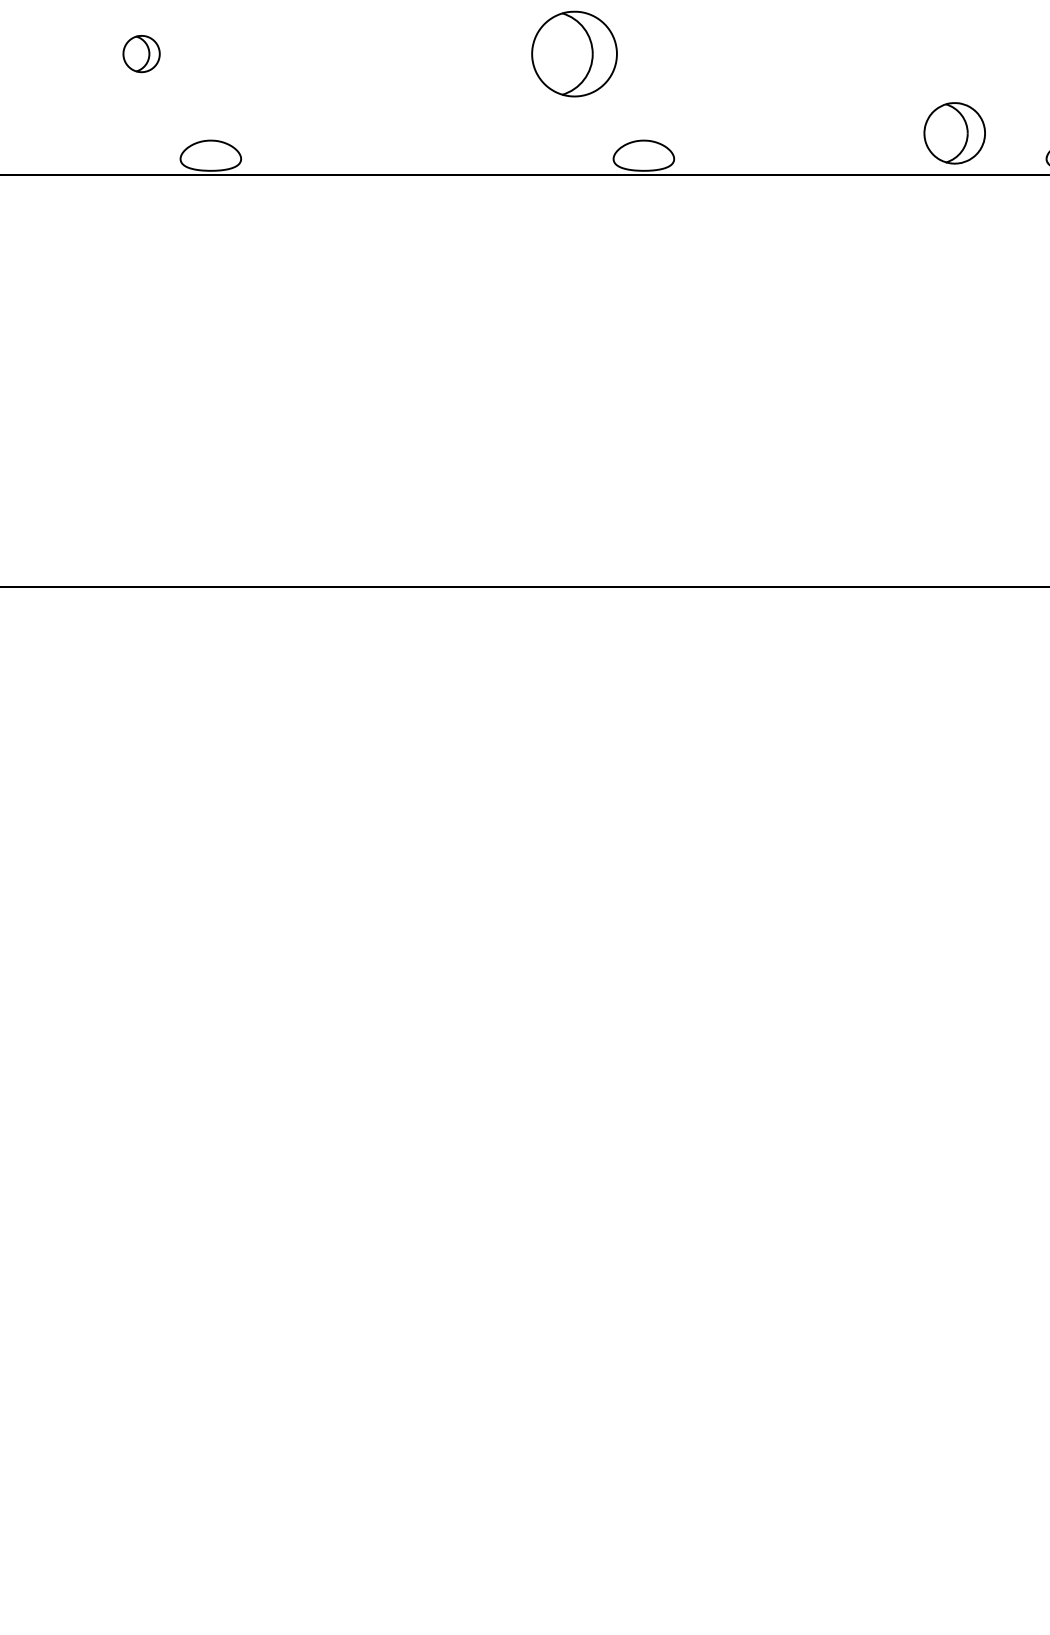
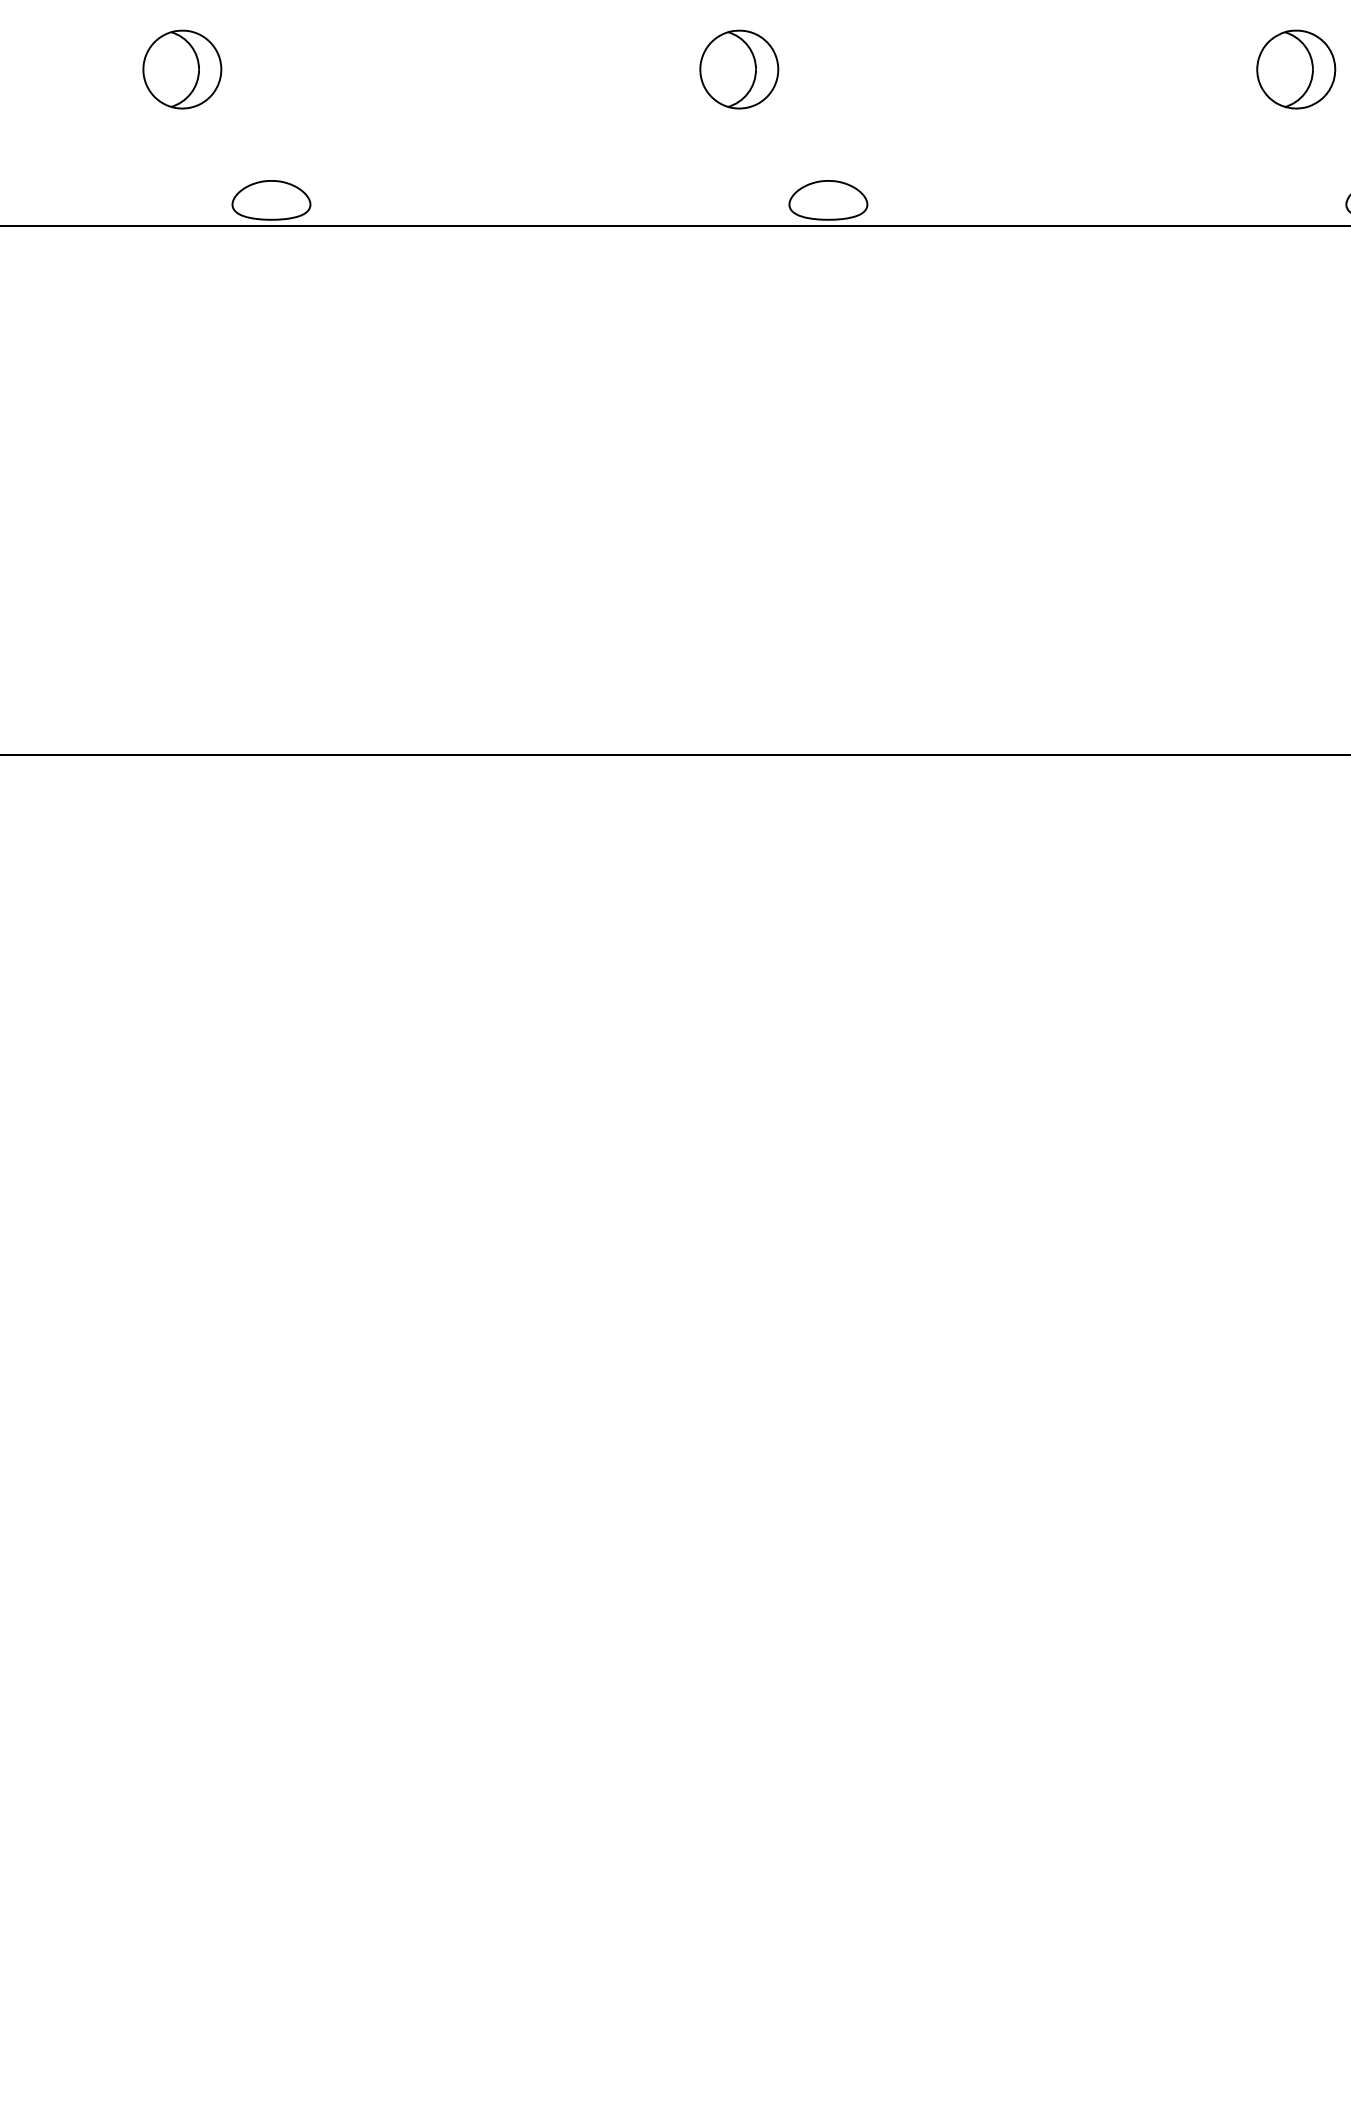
part: (141, 53) -> (182, 69), size x1.67
part: (574, 53) -> (739, 69), size x0.71
part: (954, 133) -> (1296, 69), moved

